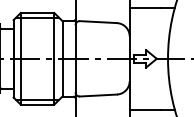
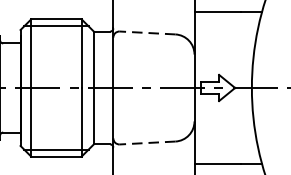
line: (98, 22) -> (147, 33), solid -> dashed
line: (98, 95) -> (147, 142), solid -> dashed

